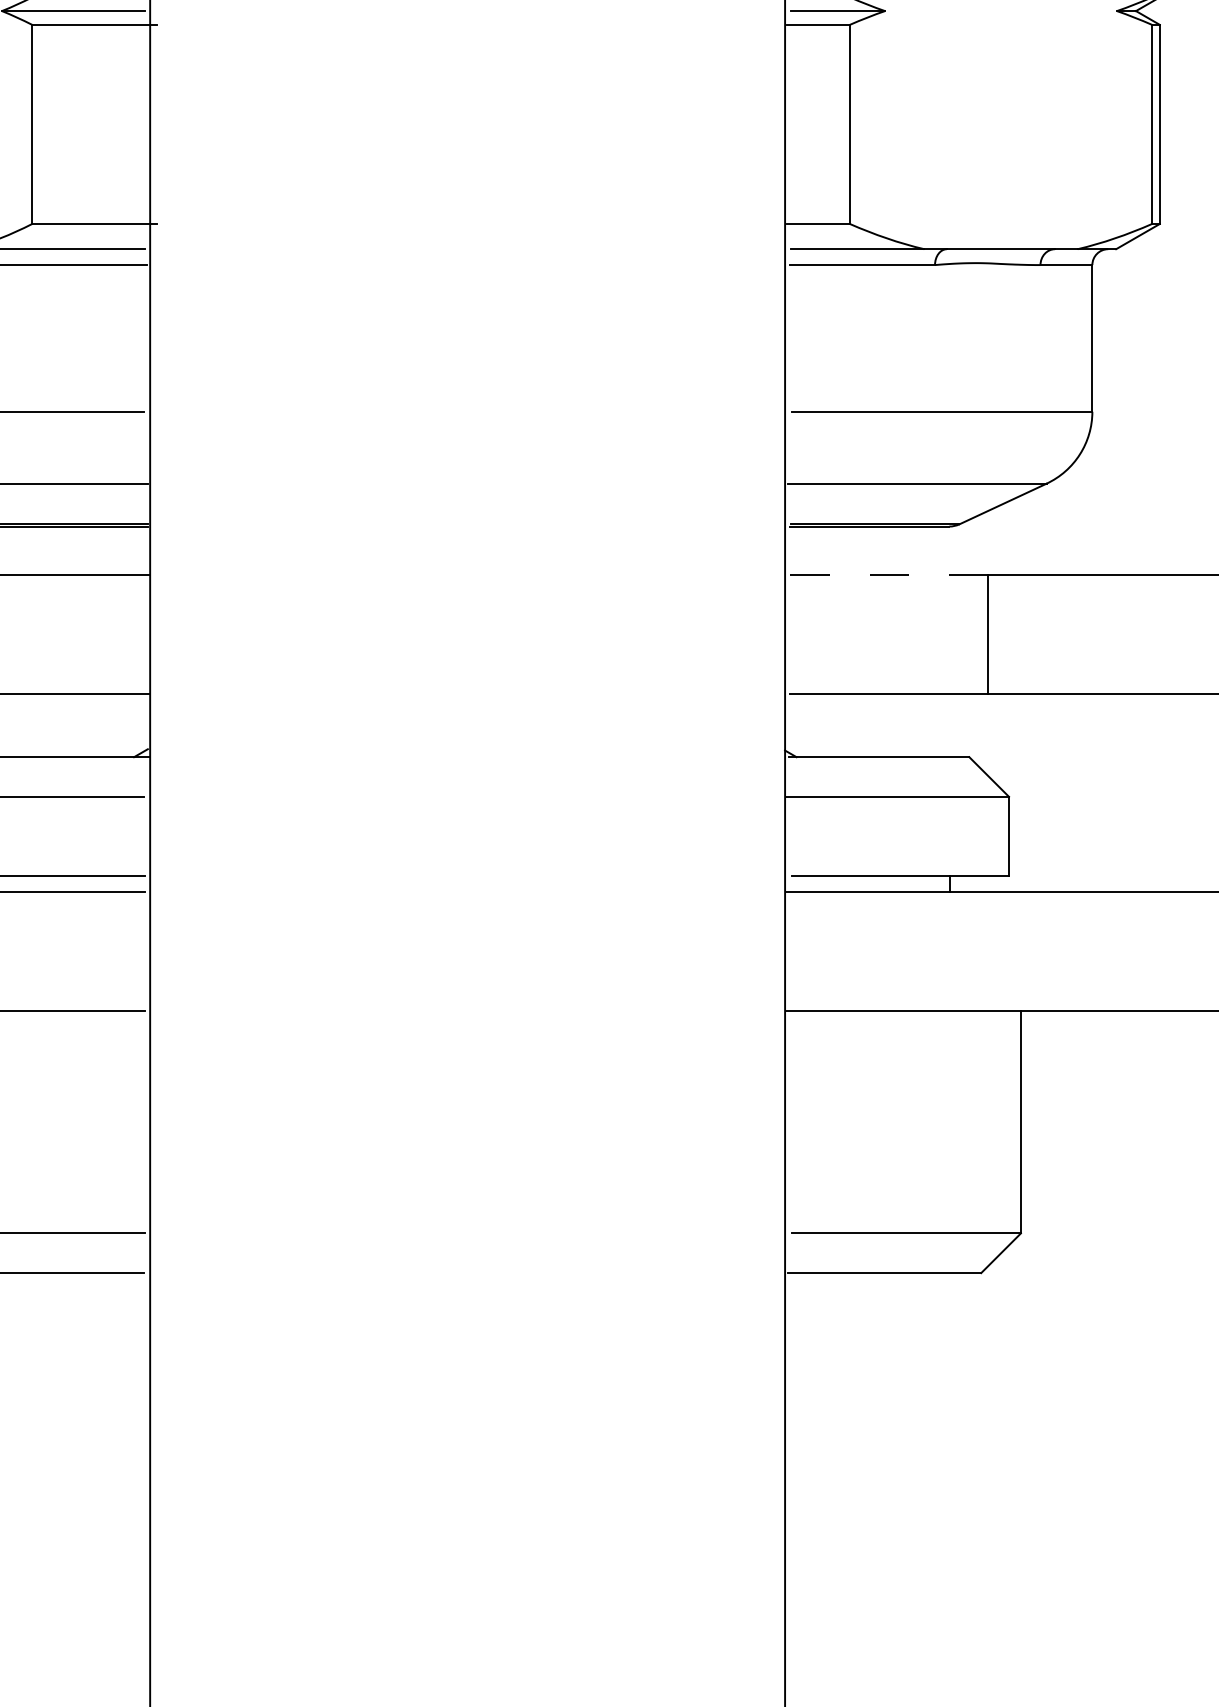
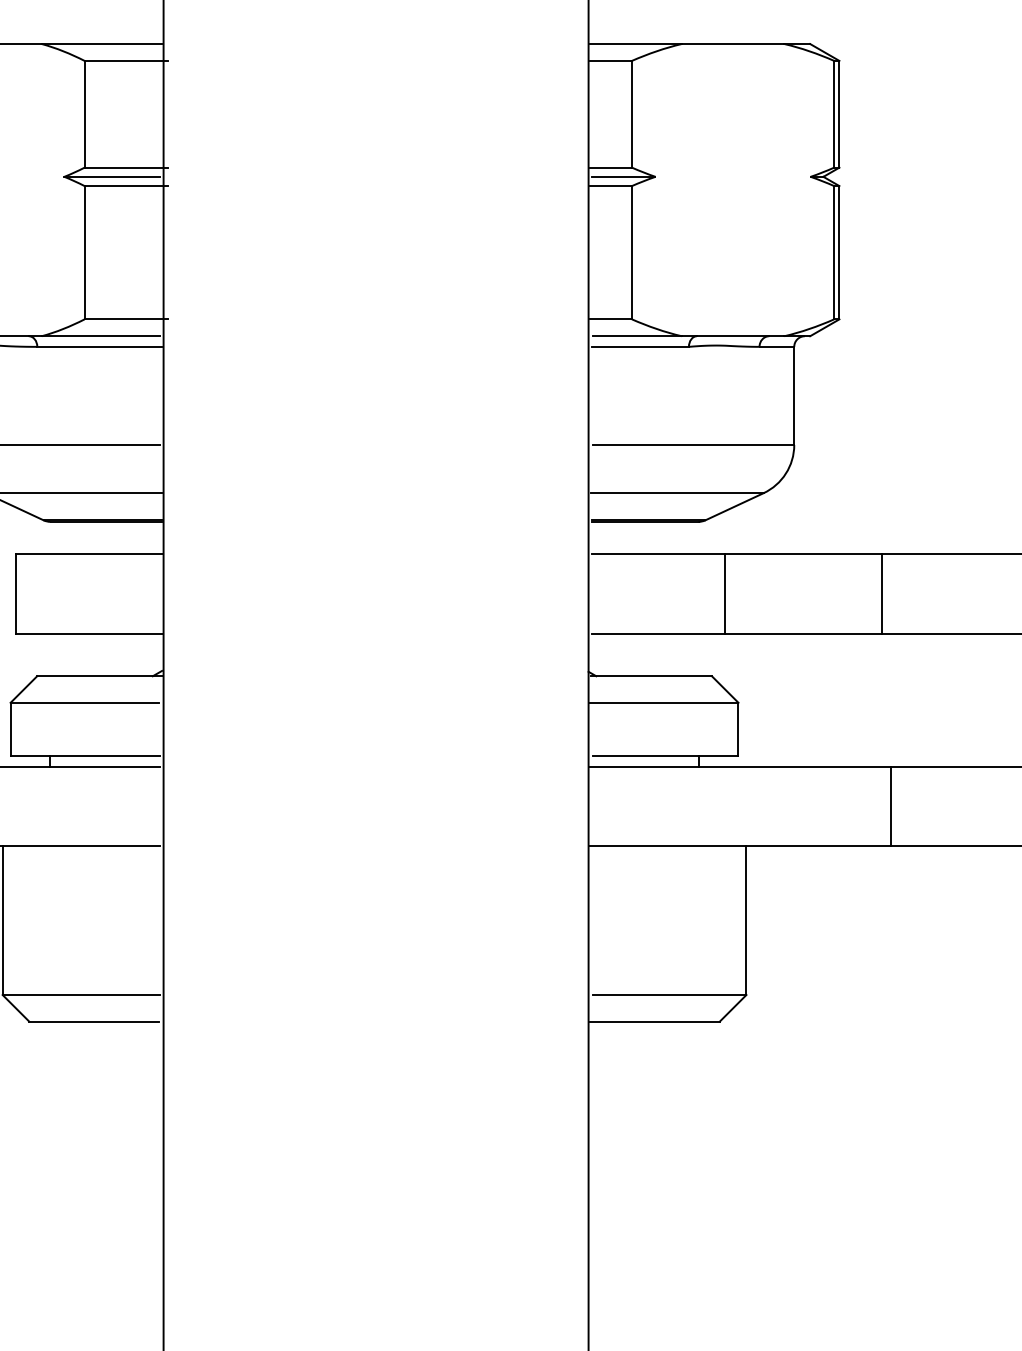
line: (889, 575) -> (658, 554), dashed -> solid

